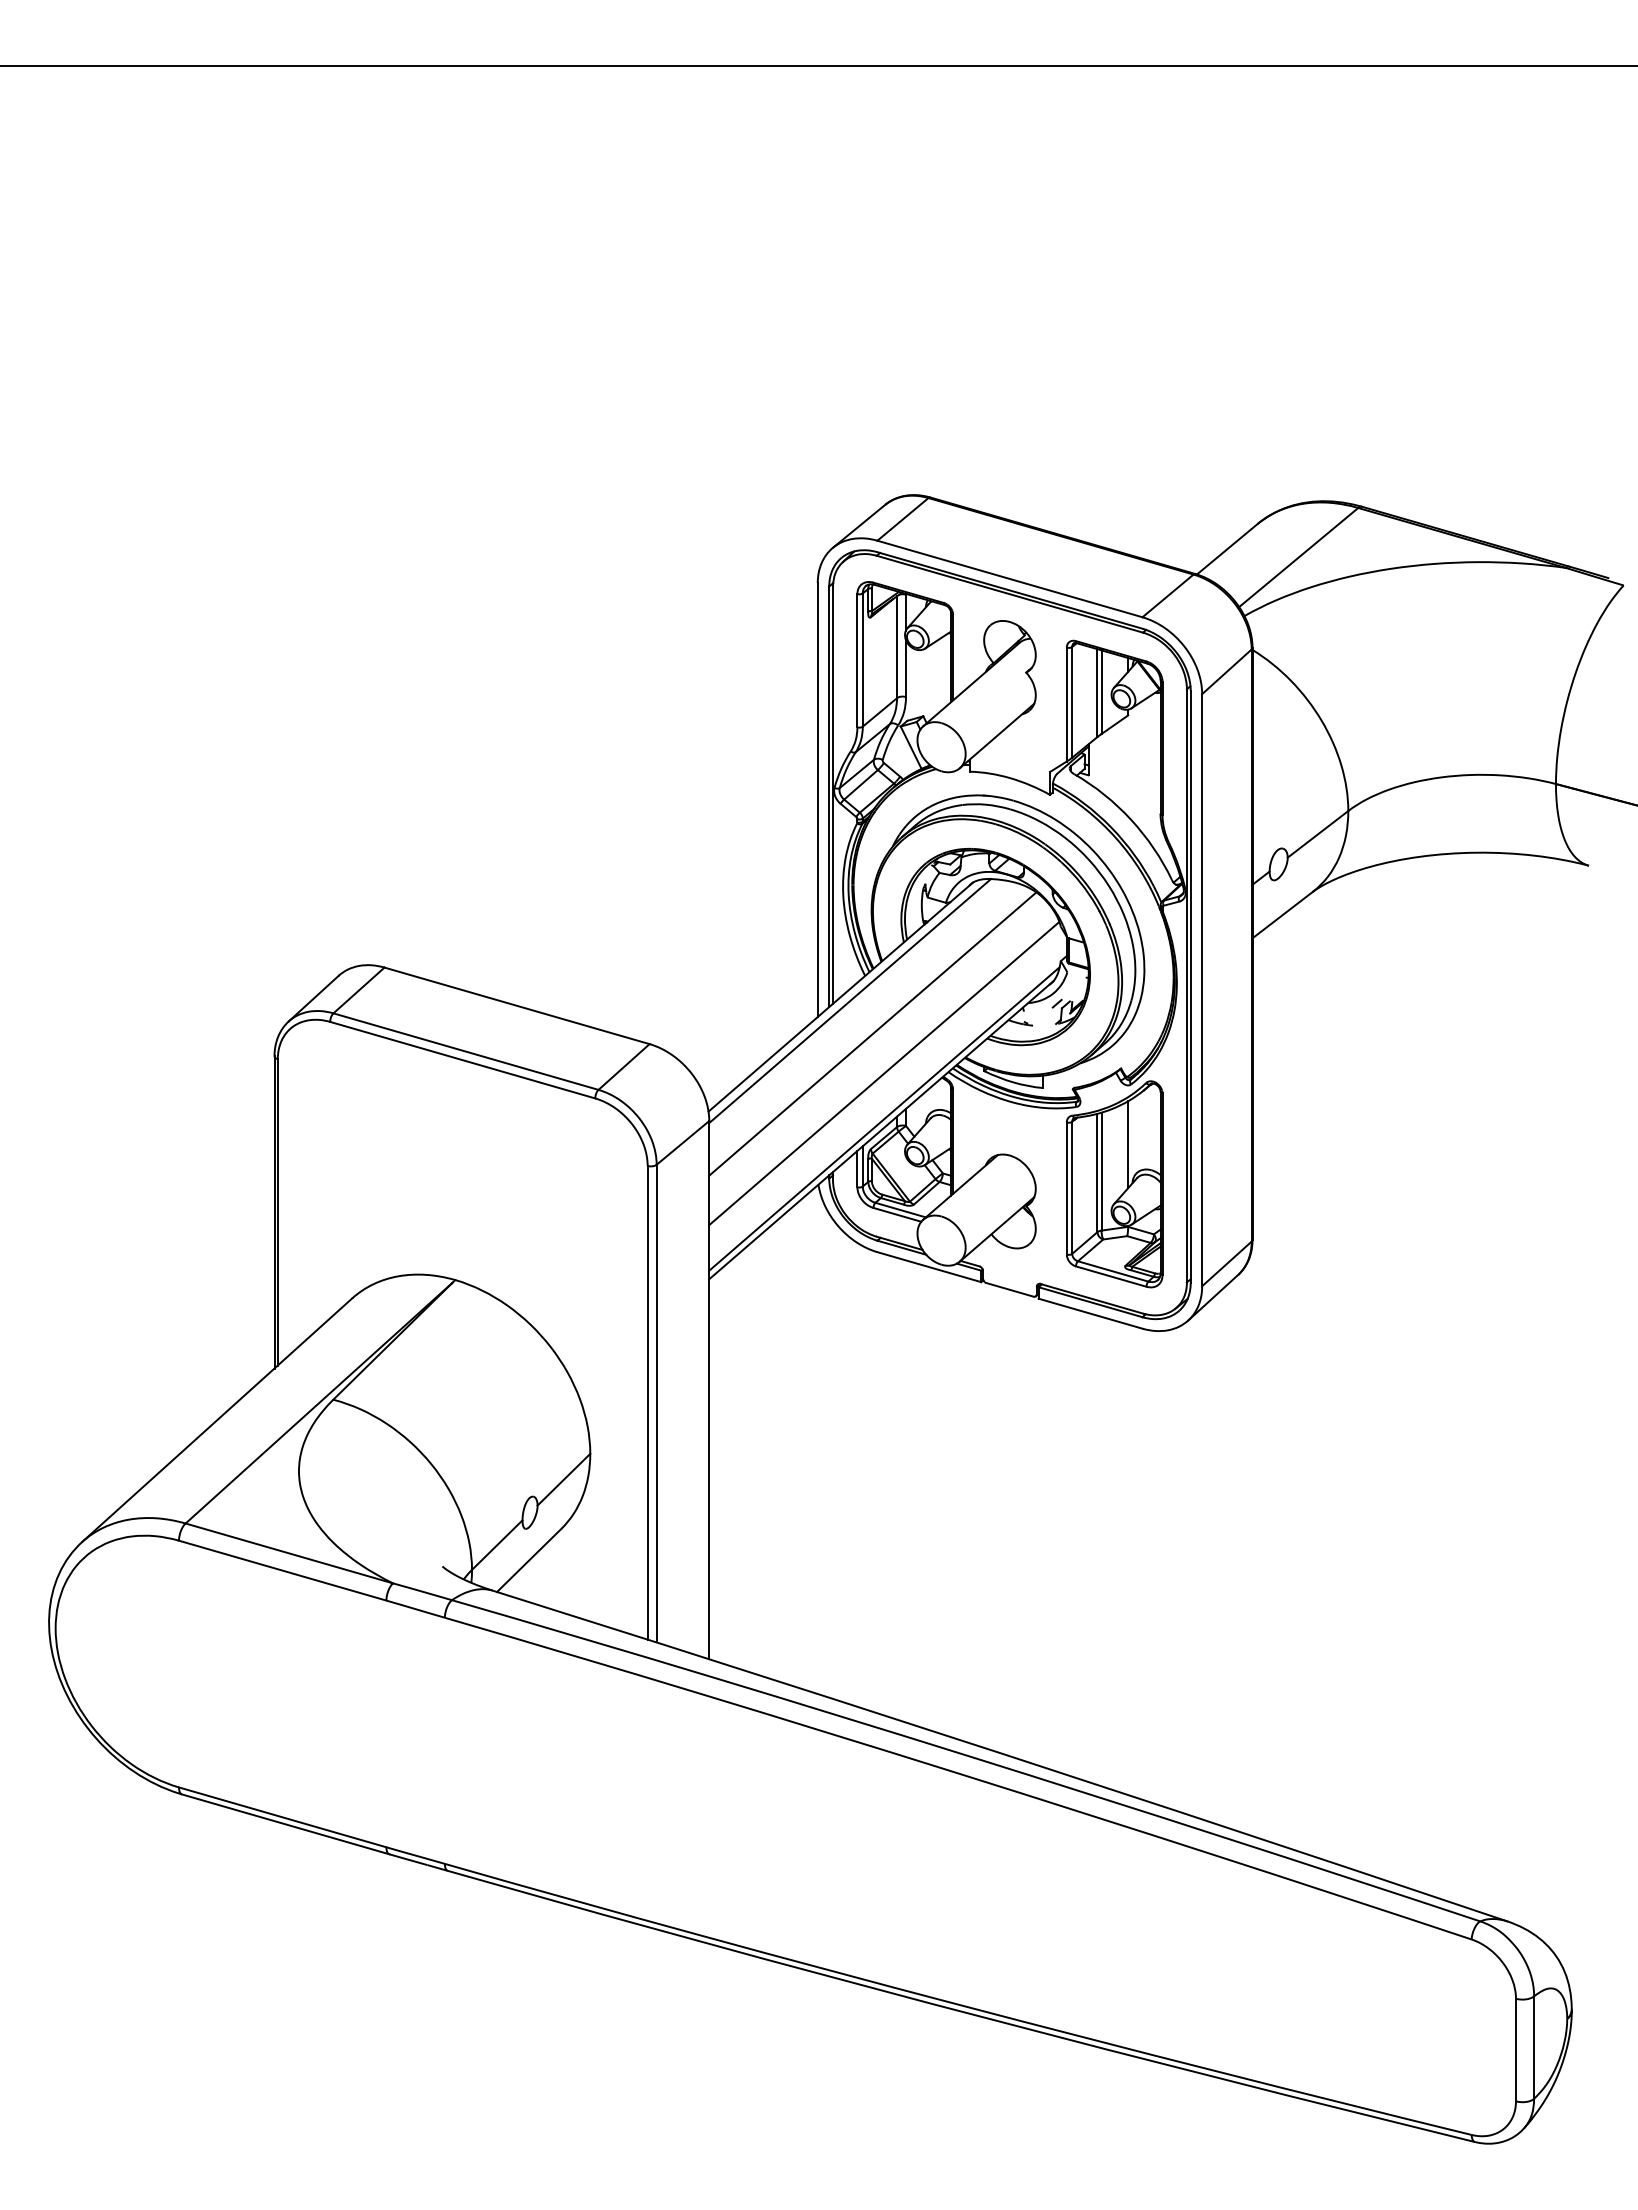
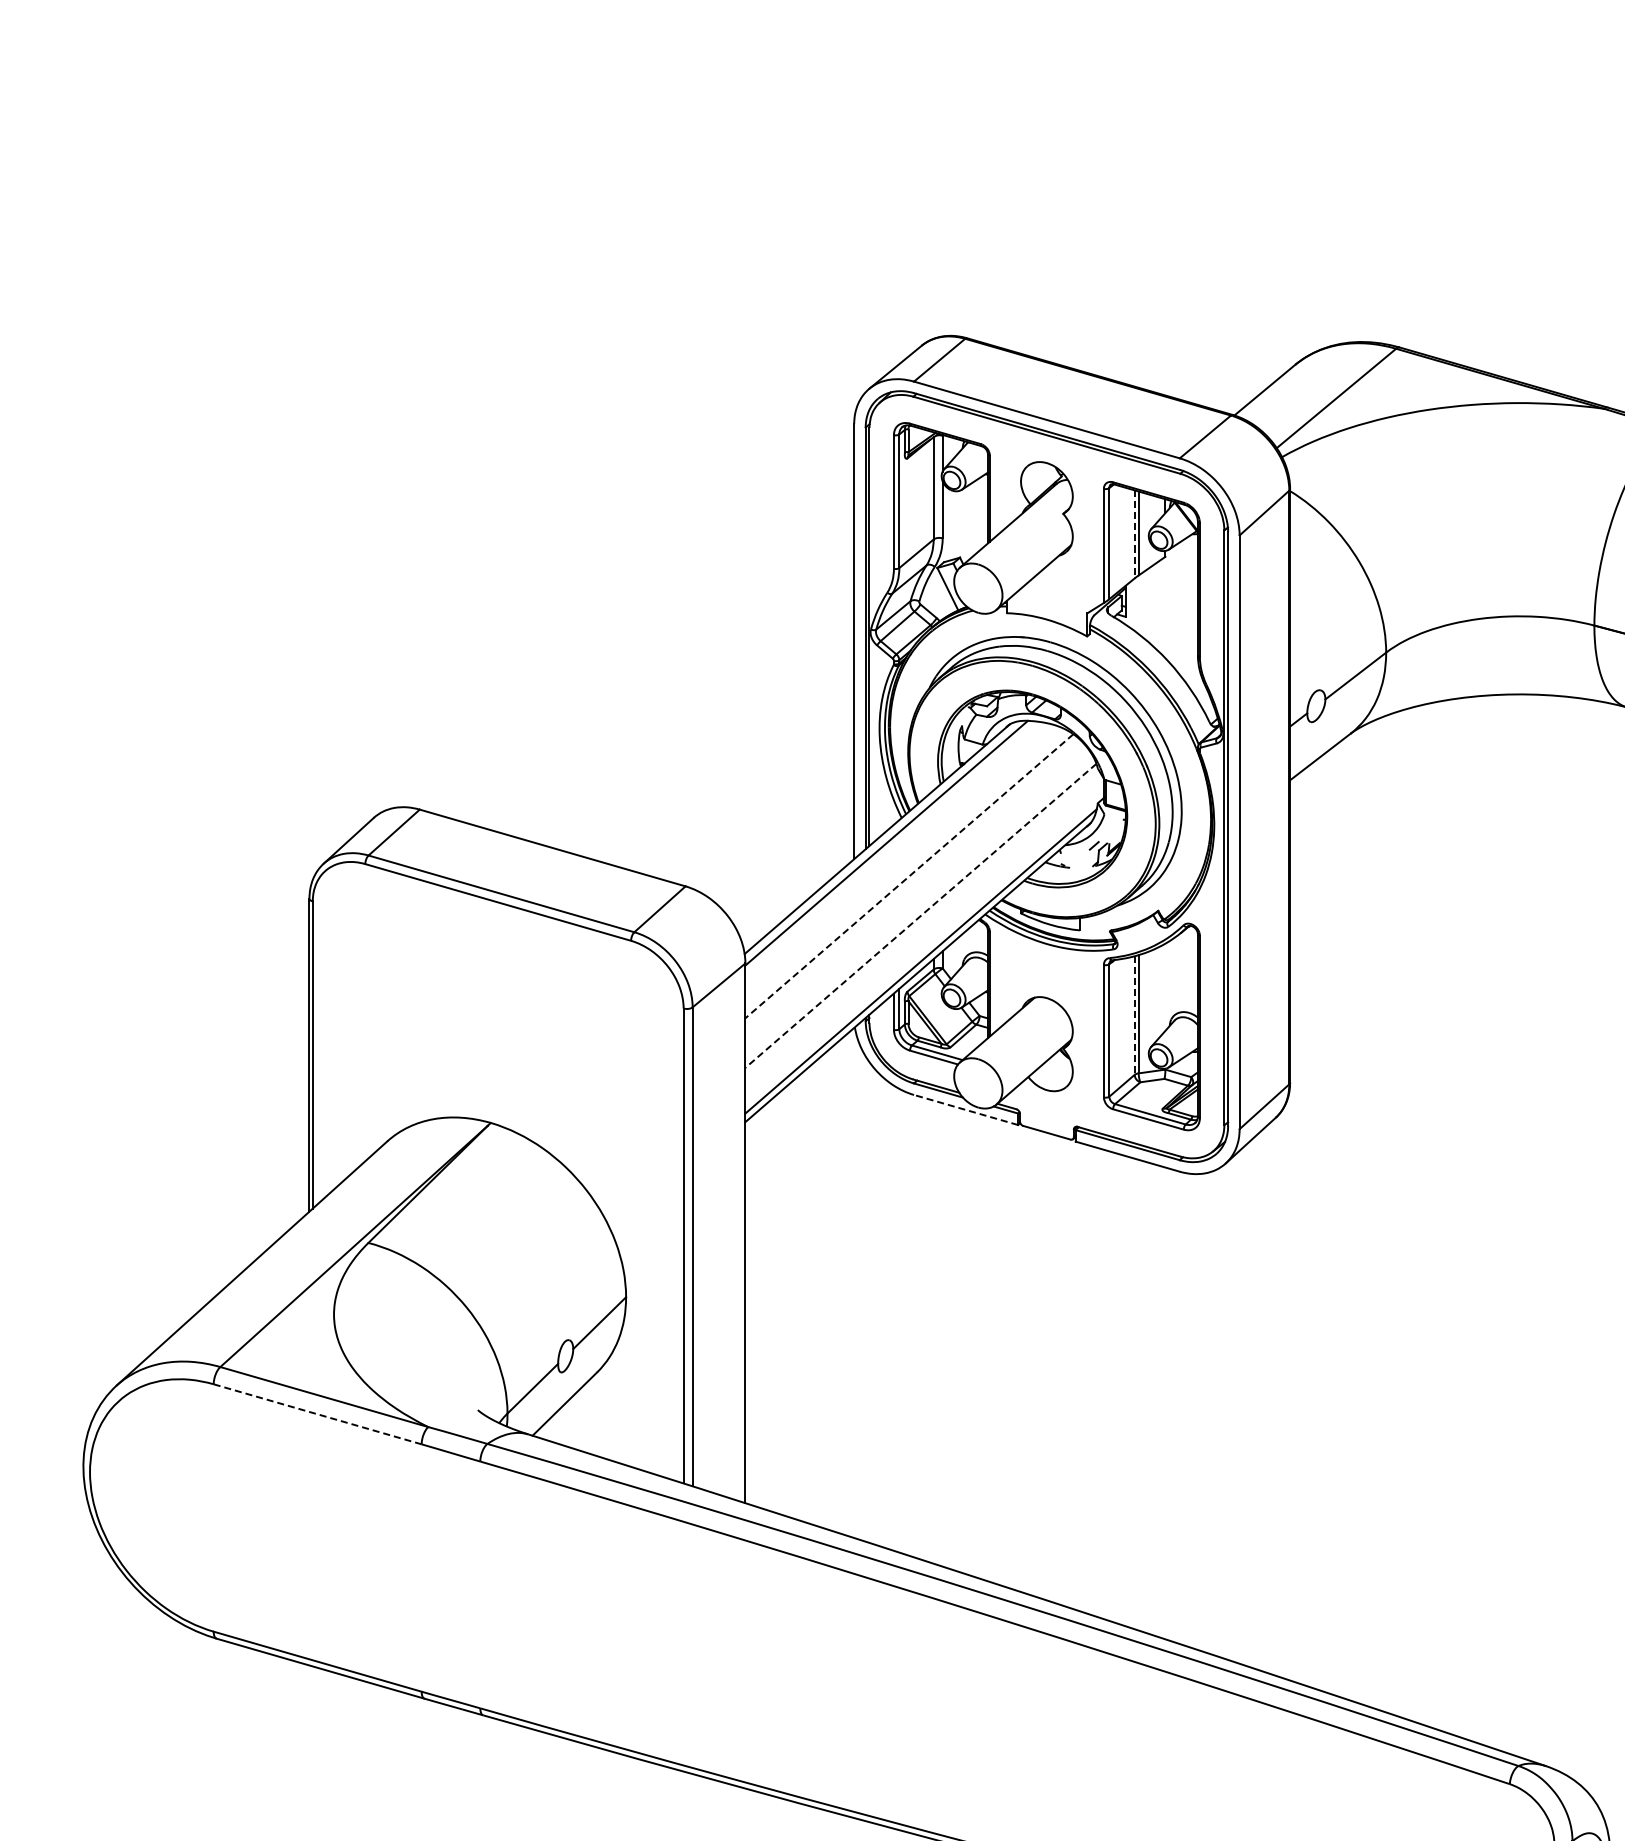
line: (1097, 693) -> (1134, 534), solid -> dashed
line: (872, 1034) -> (909, 876), solid -> dashed
line: (884, 1073) -> (921, 915), solid -> dashed
line: (1128, 1144) -> (1165, 987), removed
line: (1097, 1173) -> (1134, 1016), solid -> dashed
line: (928, 1267) -> (965, 1110), solid -> dashed
line: (282, 1570) -> (317, 1414), solid -> dashed

